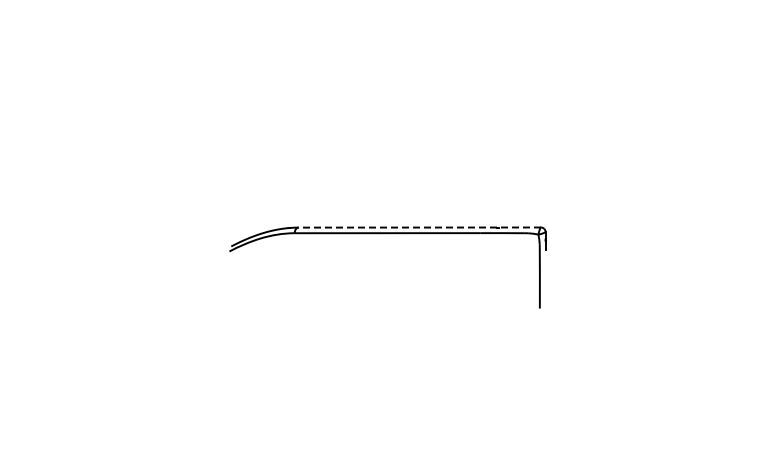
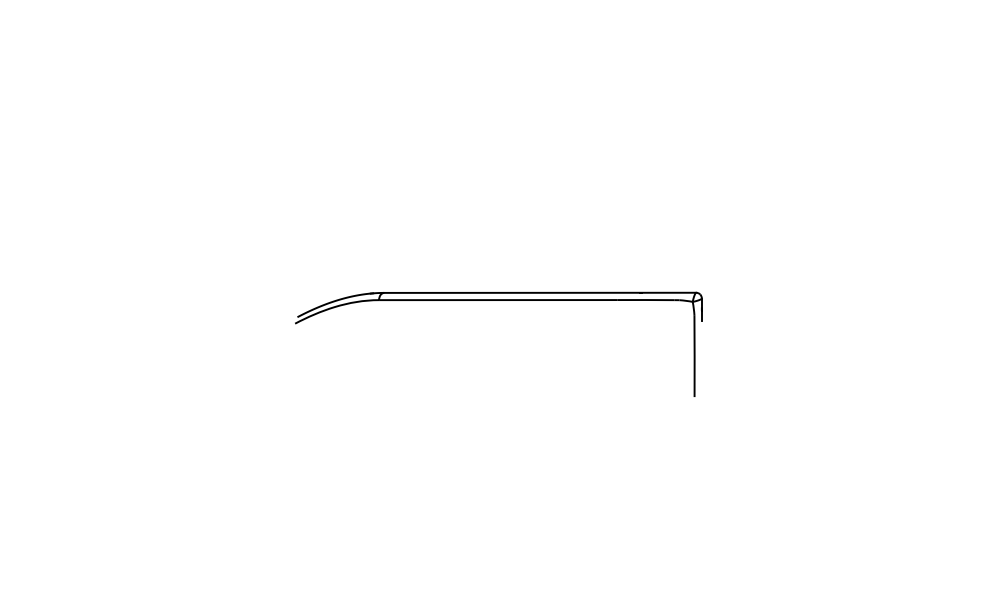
line: (419, 227) -> (539, 292), dashed -> solid

